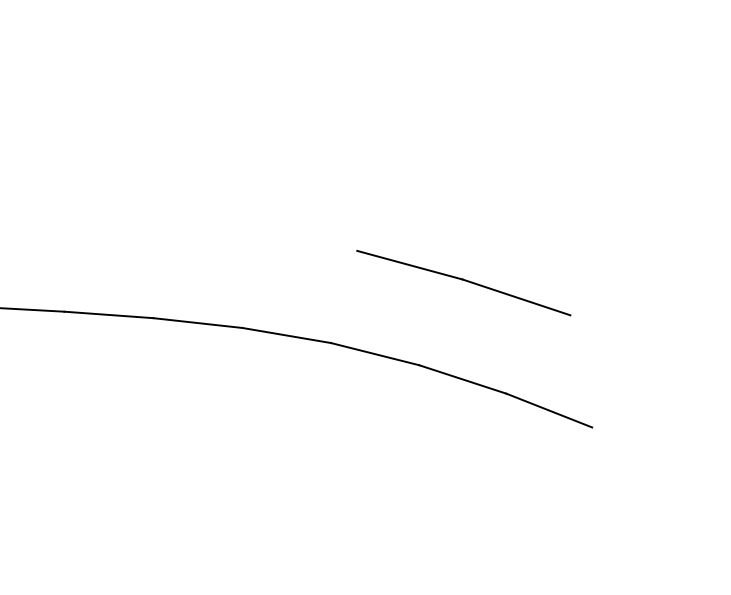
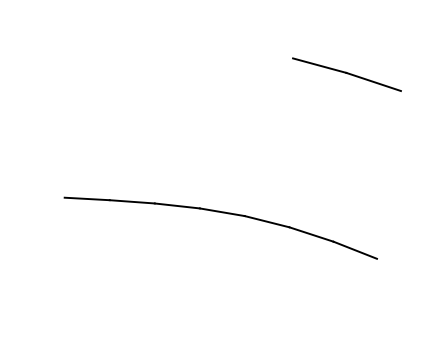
part: (462, 282) -> (346, 74), moved

